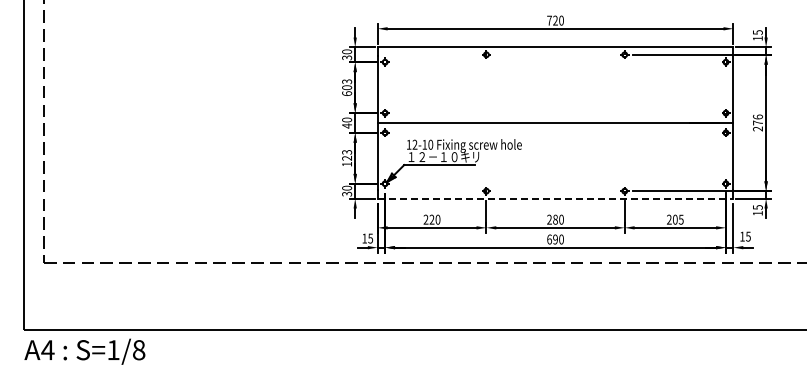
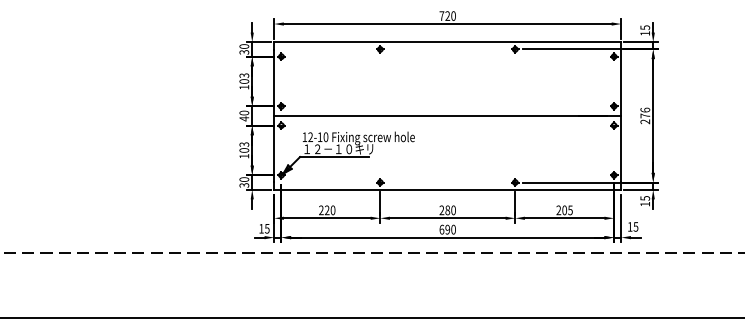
text: (347, 93) -> (244, 87), 603 -> 103
text: (347, 157) -> (244, 149), 123 -> 103
line: (555, 198) -> (447, 189), dashed -> solid

